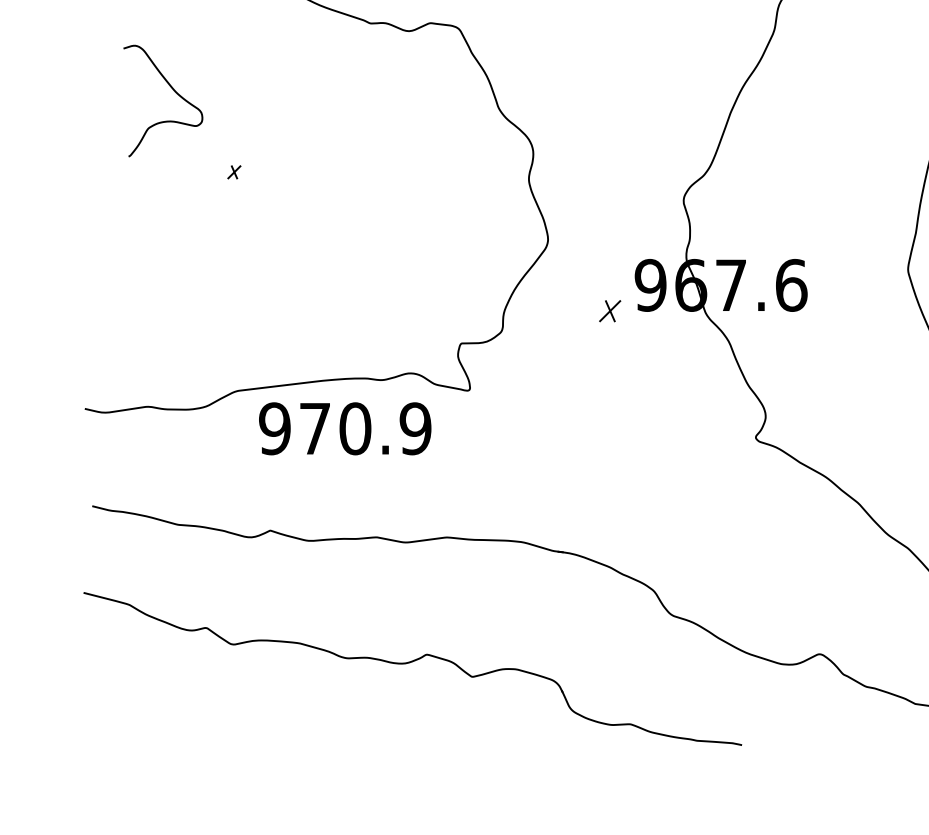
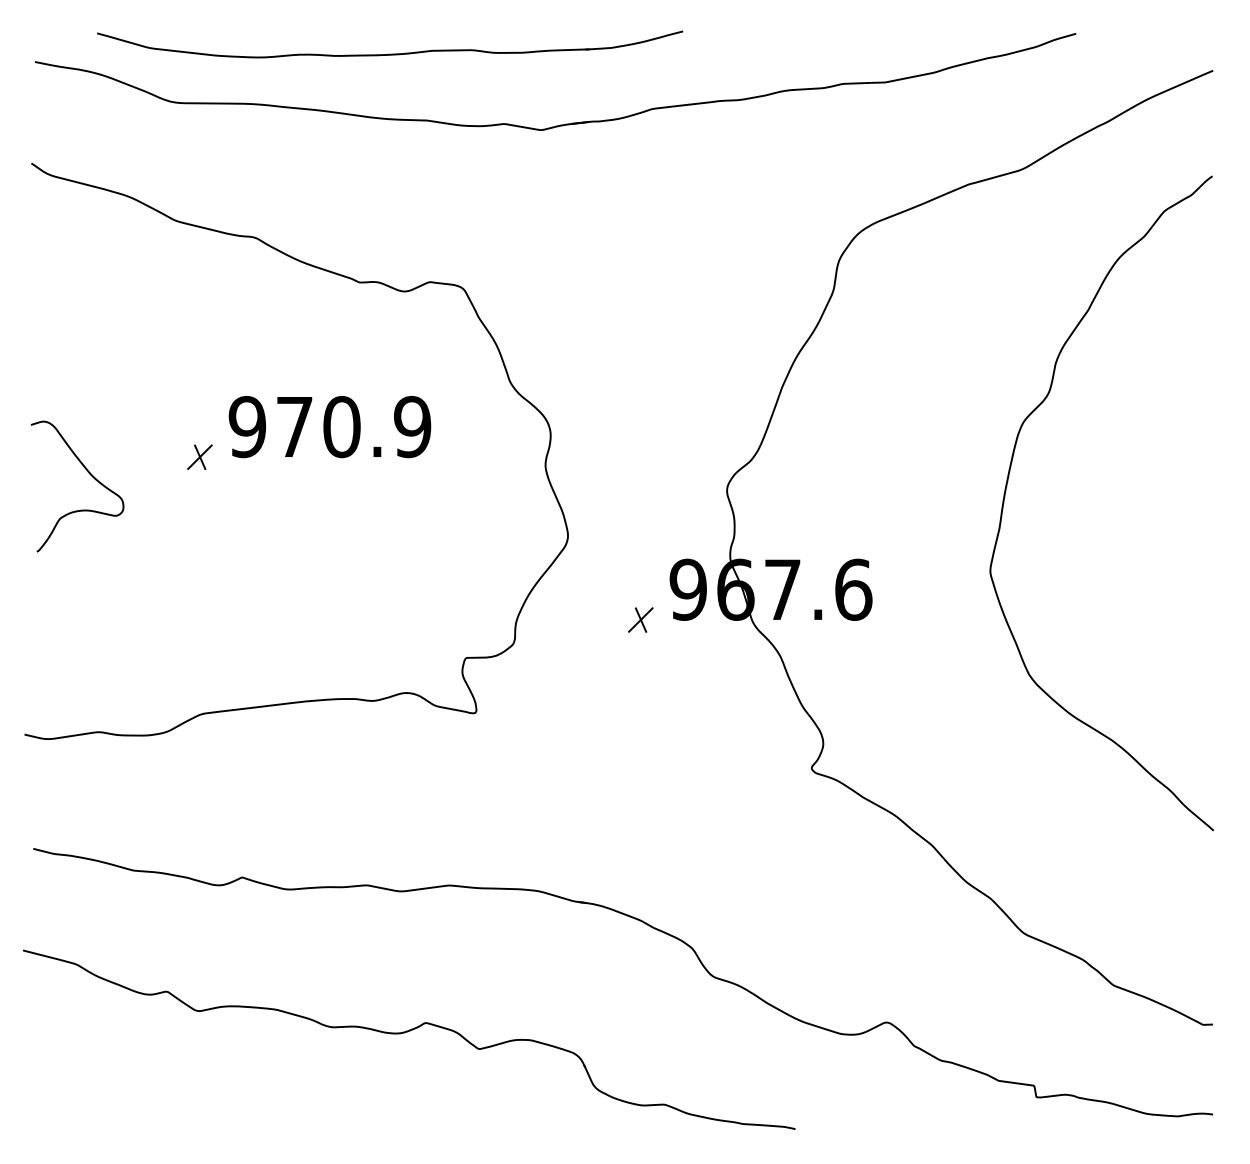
curve: (173, 90) -> (89, 474), moved
part: (233, 171) -> (199, 456), size x1.67
text: (344, 429) -> (329, 427), moved

